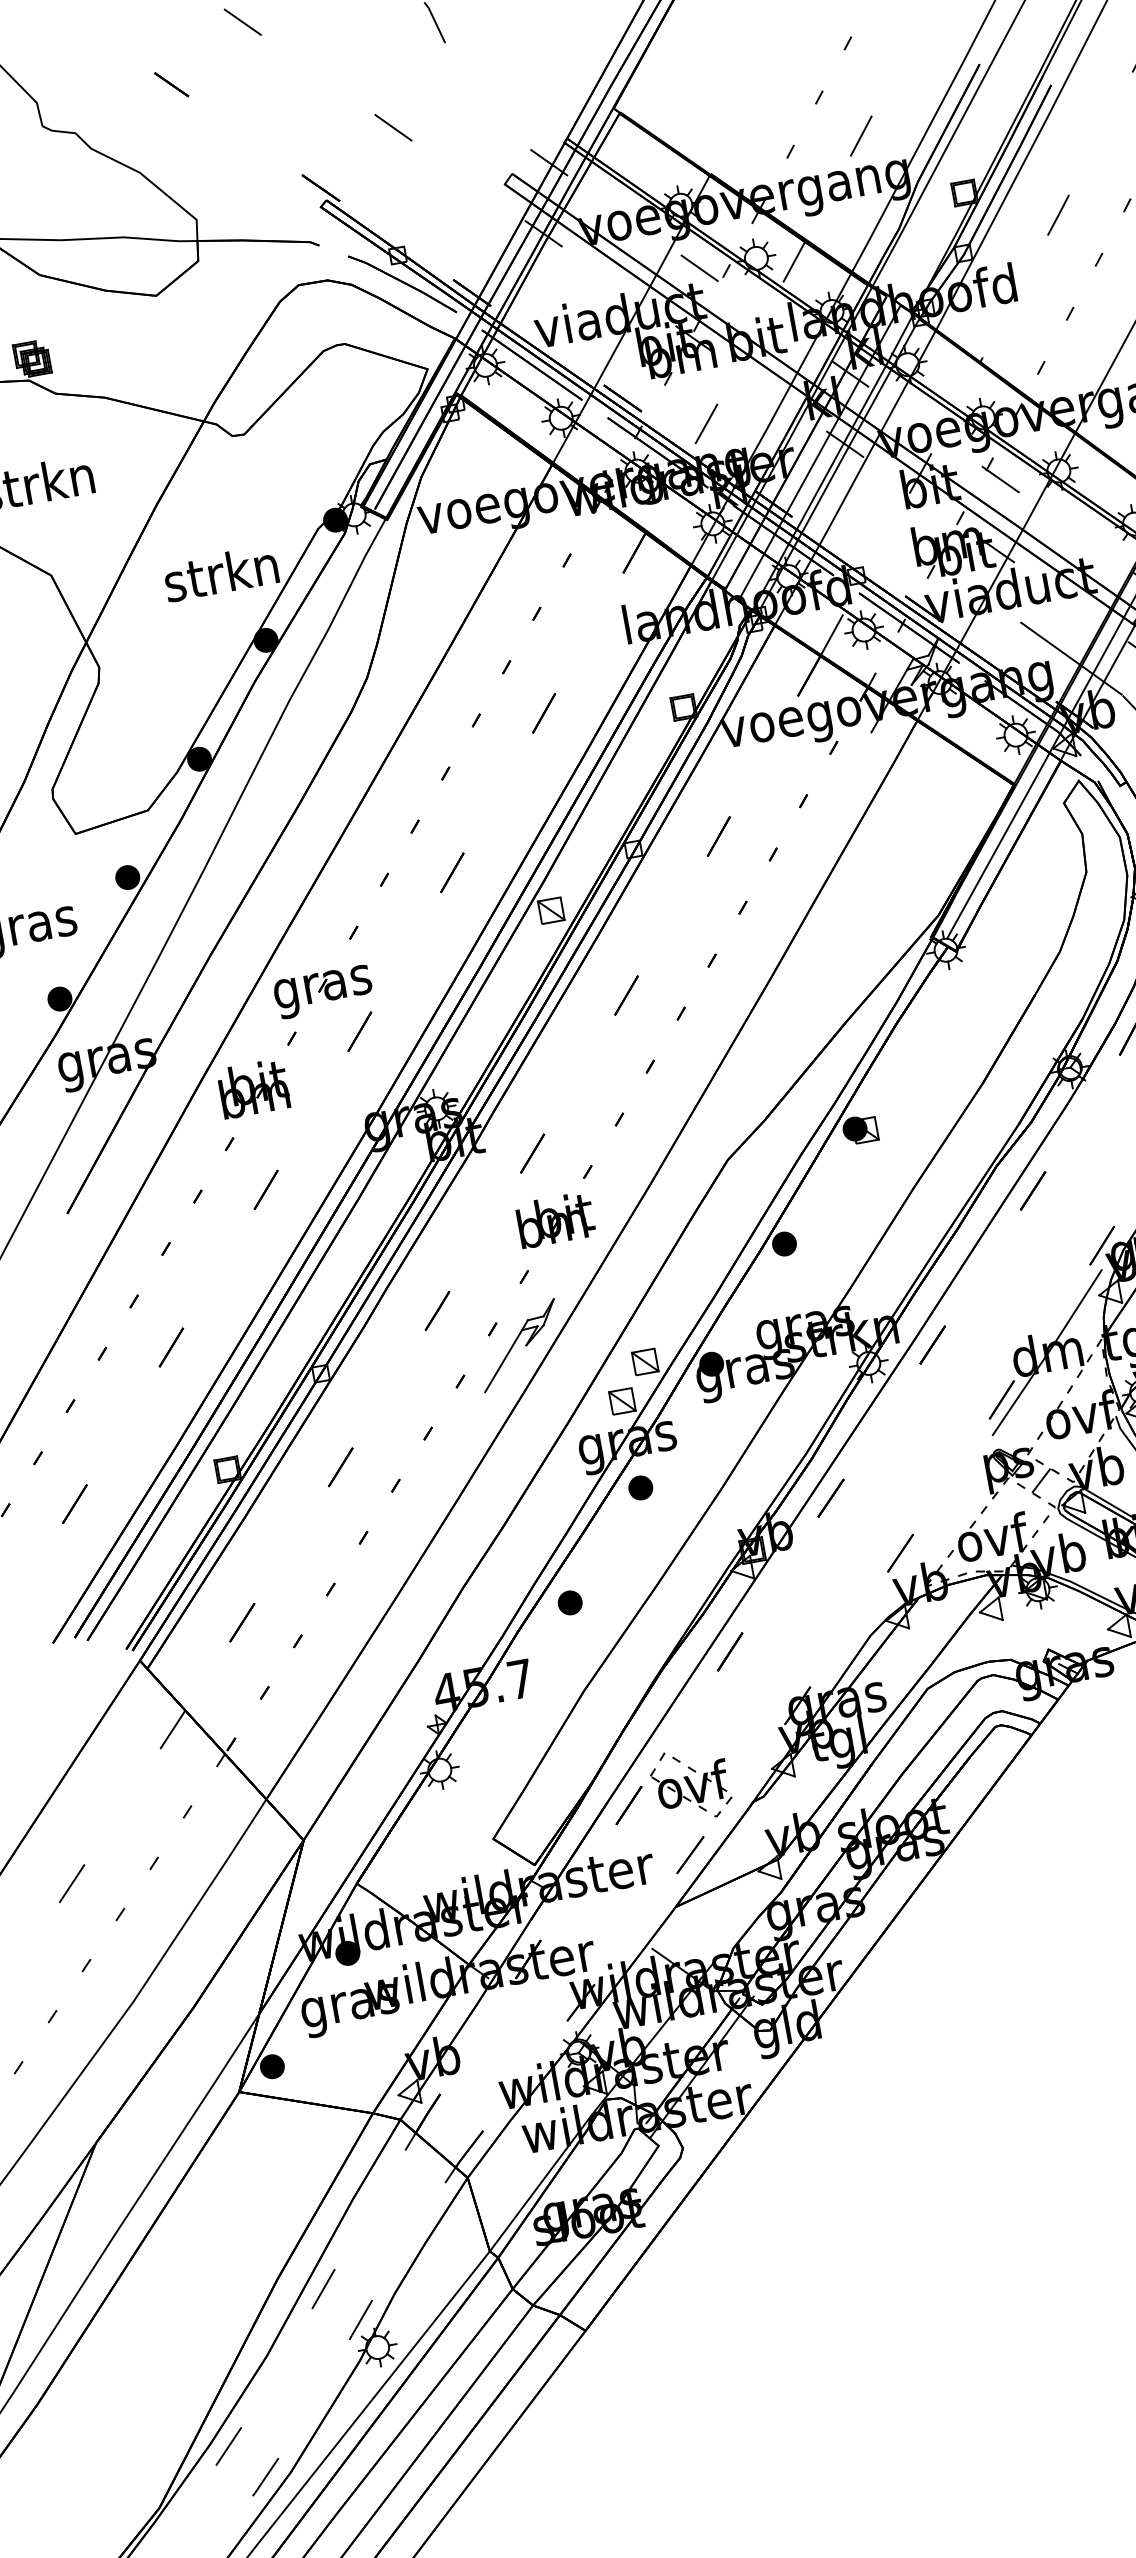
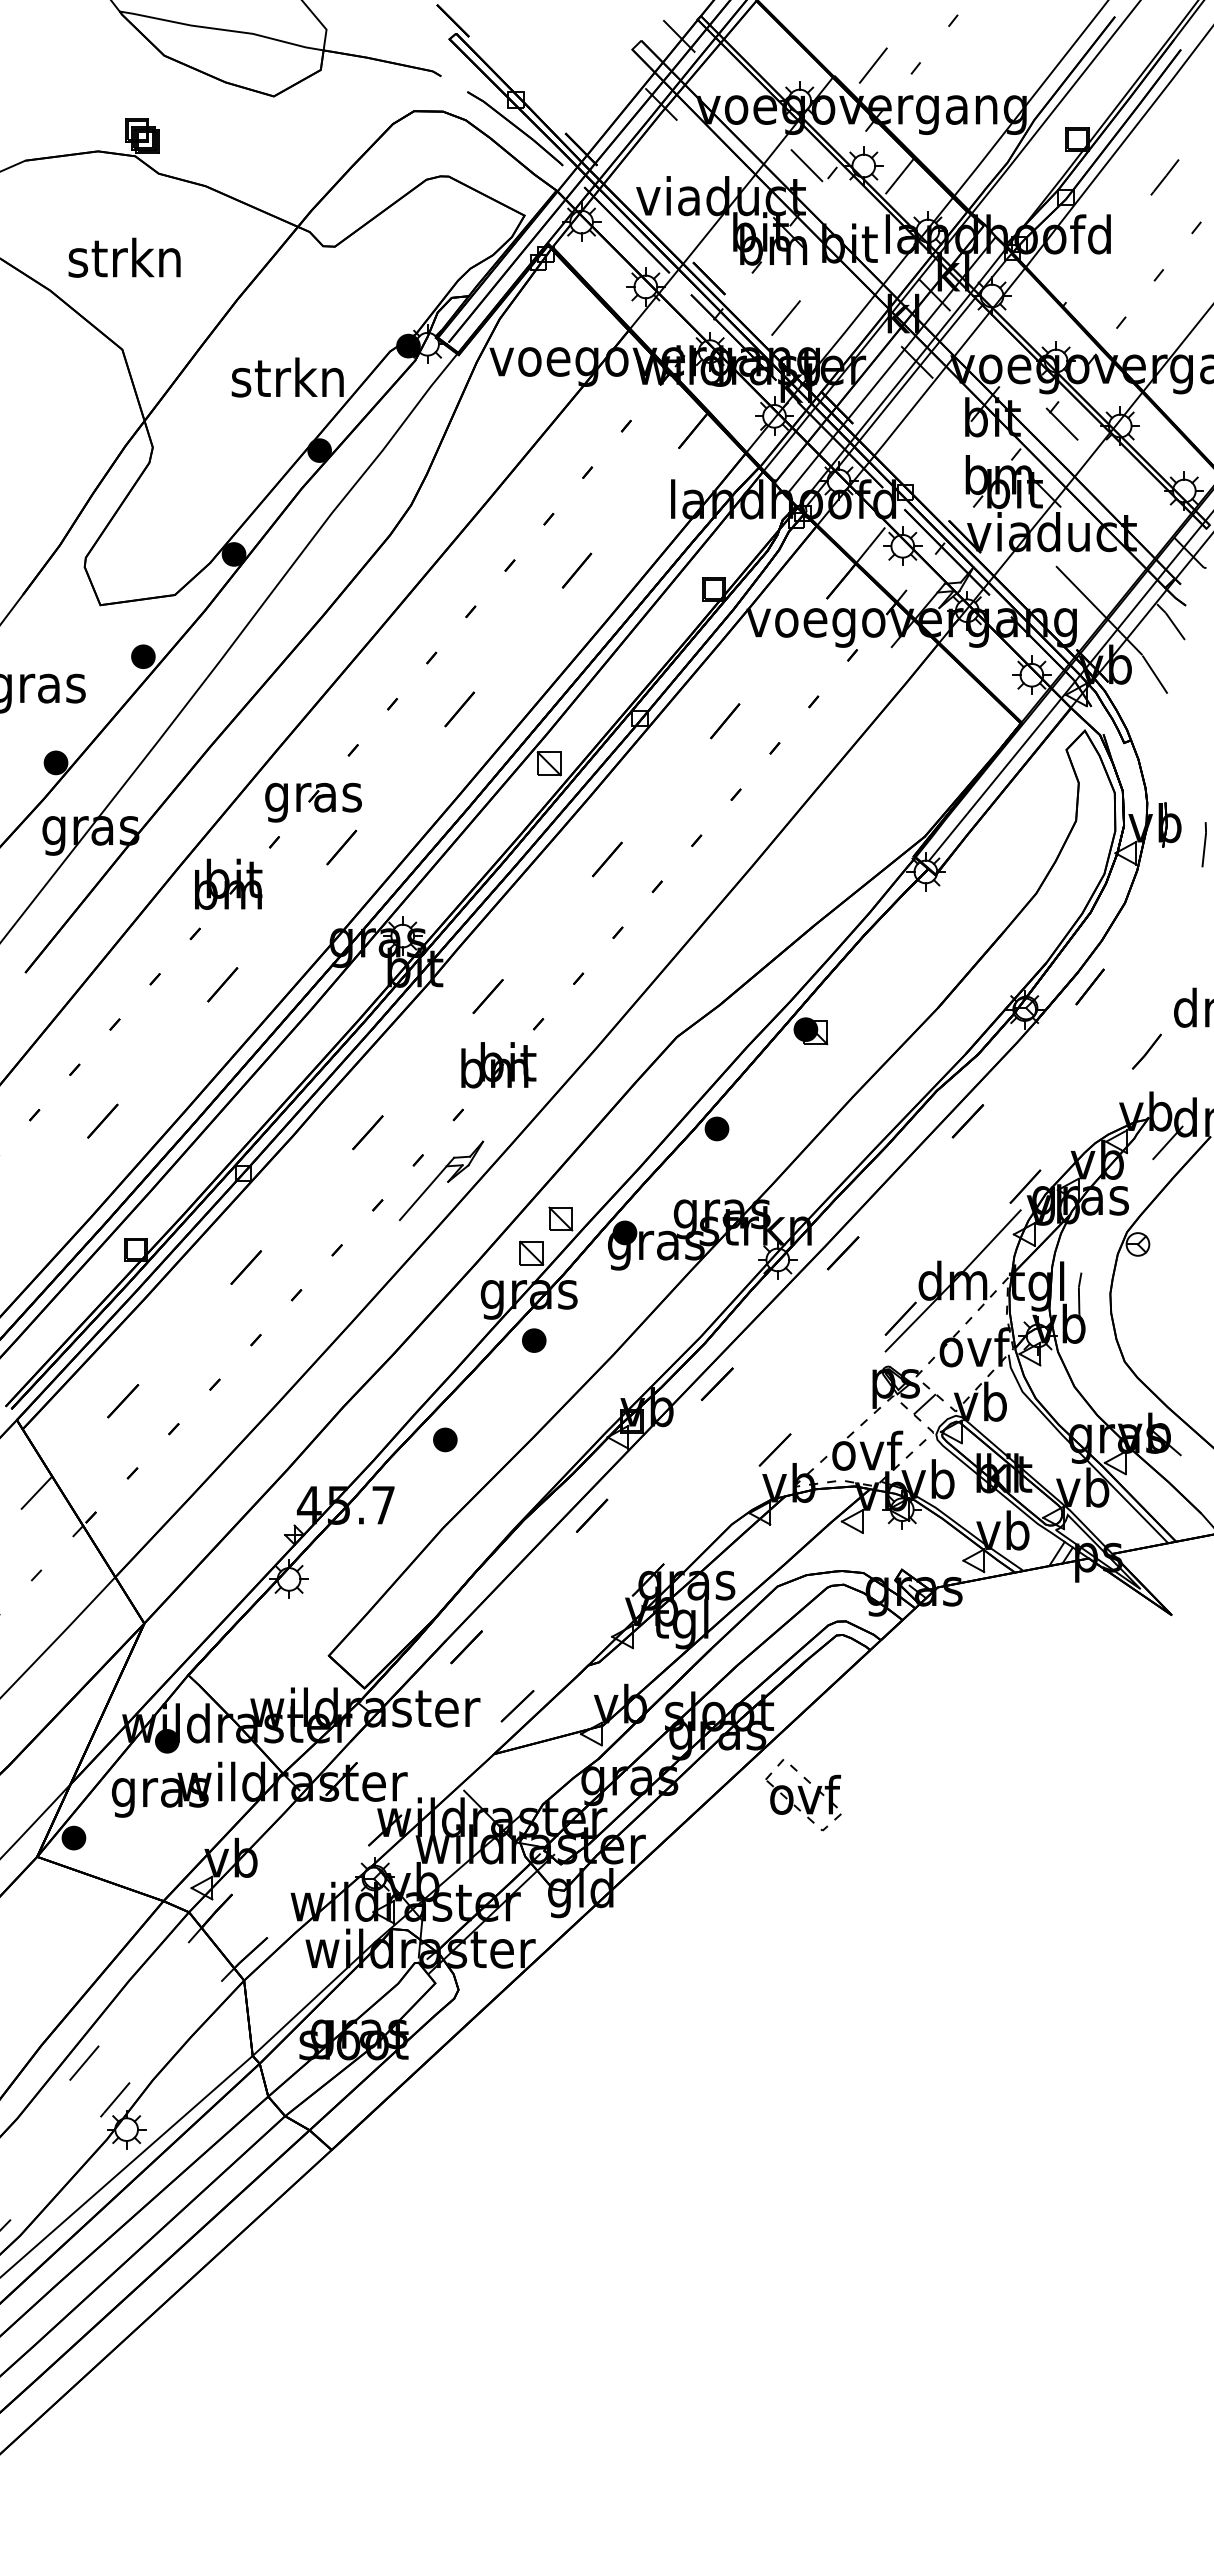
line: (860, 136) -> (872, 65), moved
part: (690, 1785) -> (803, 1795), moved

